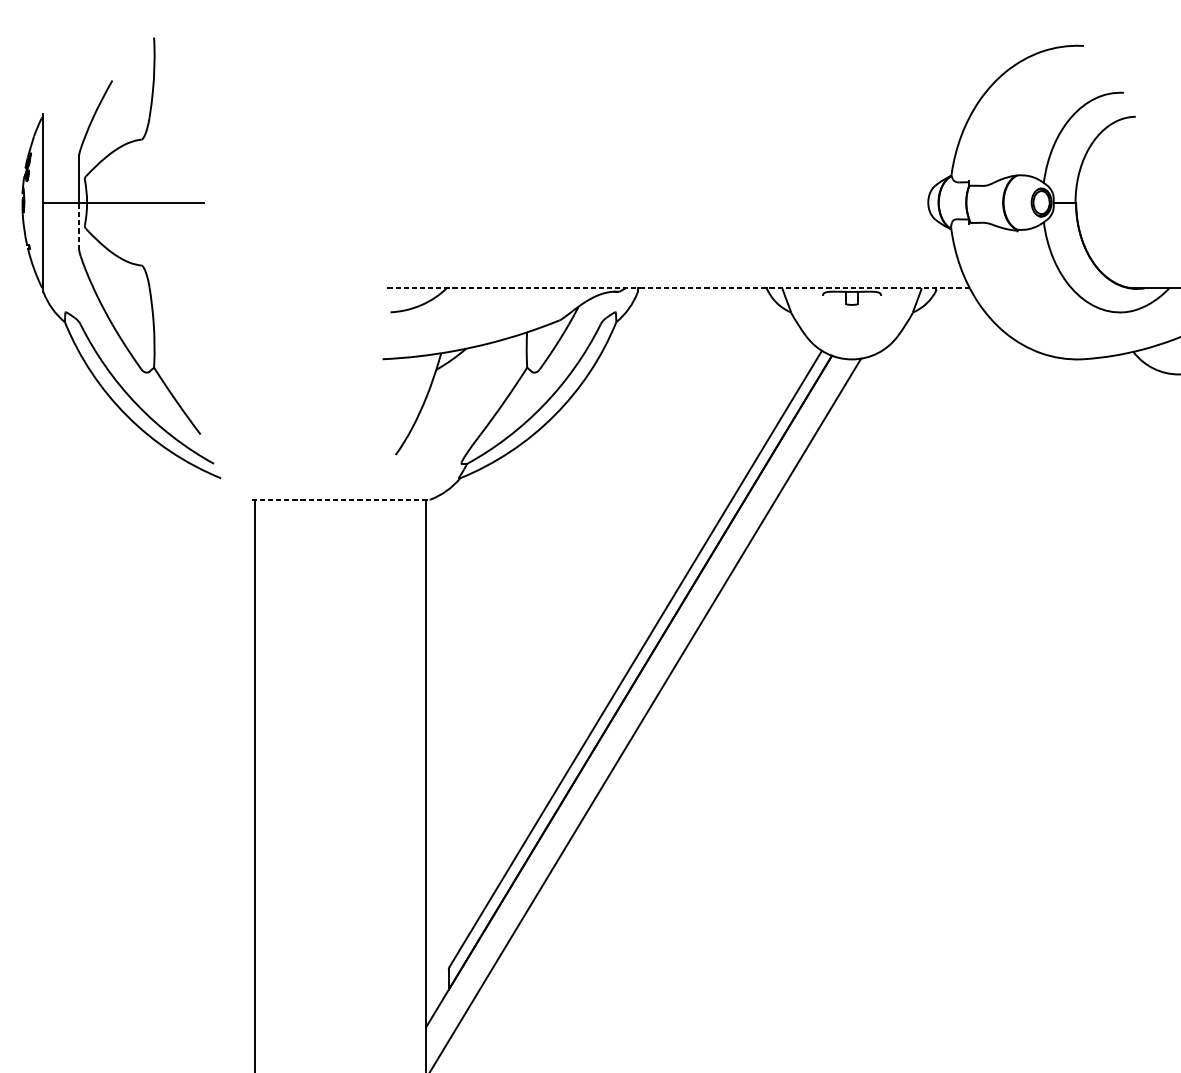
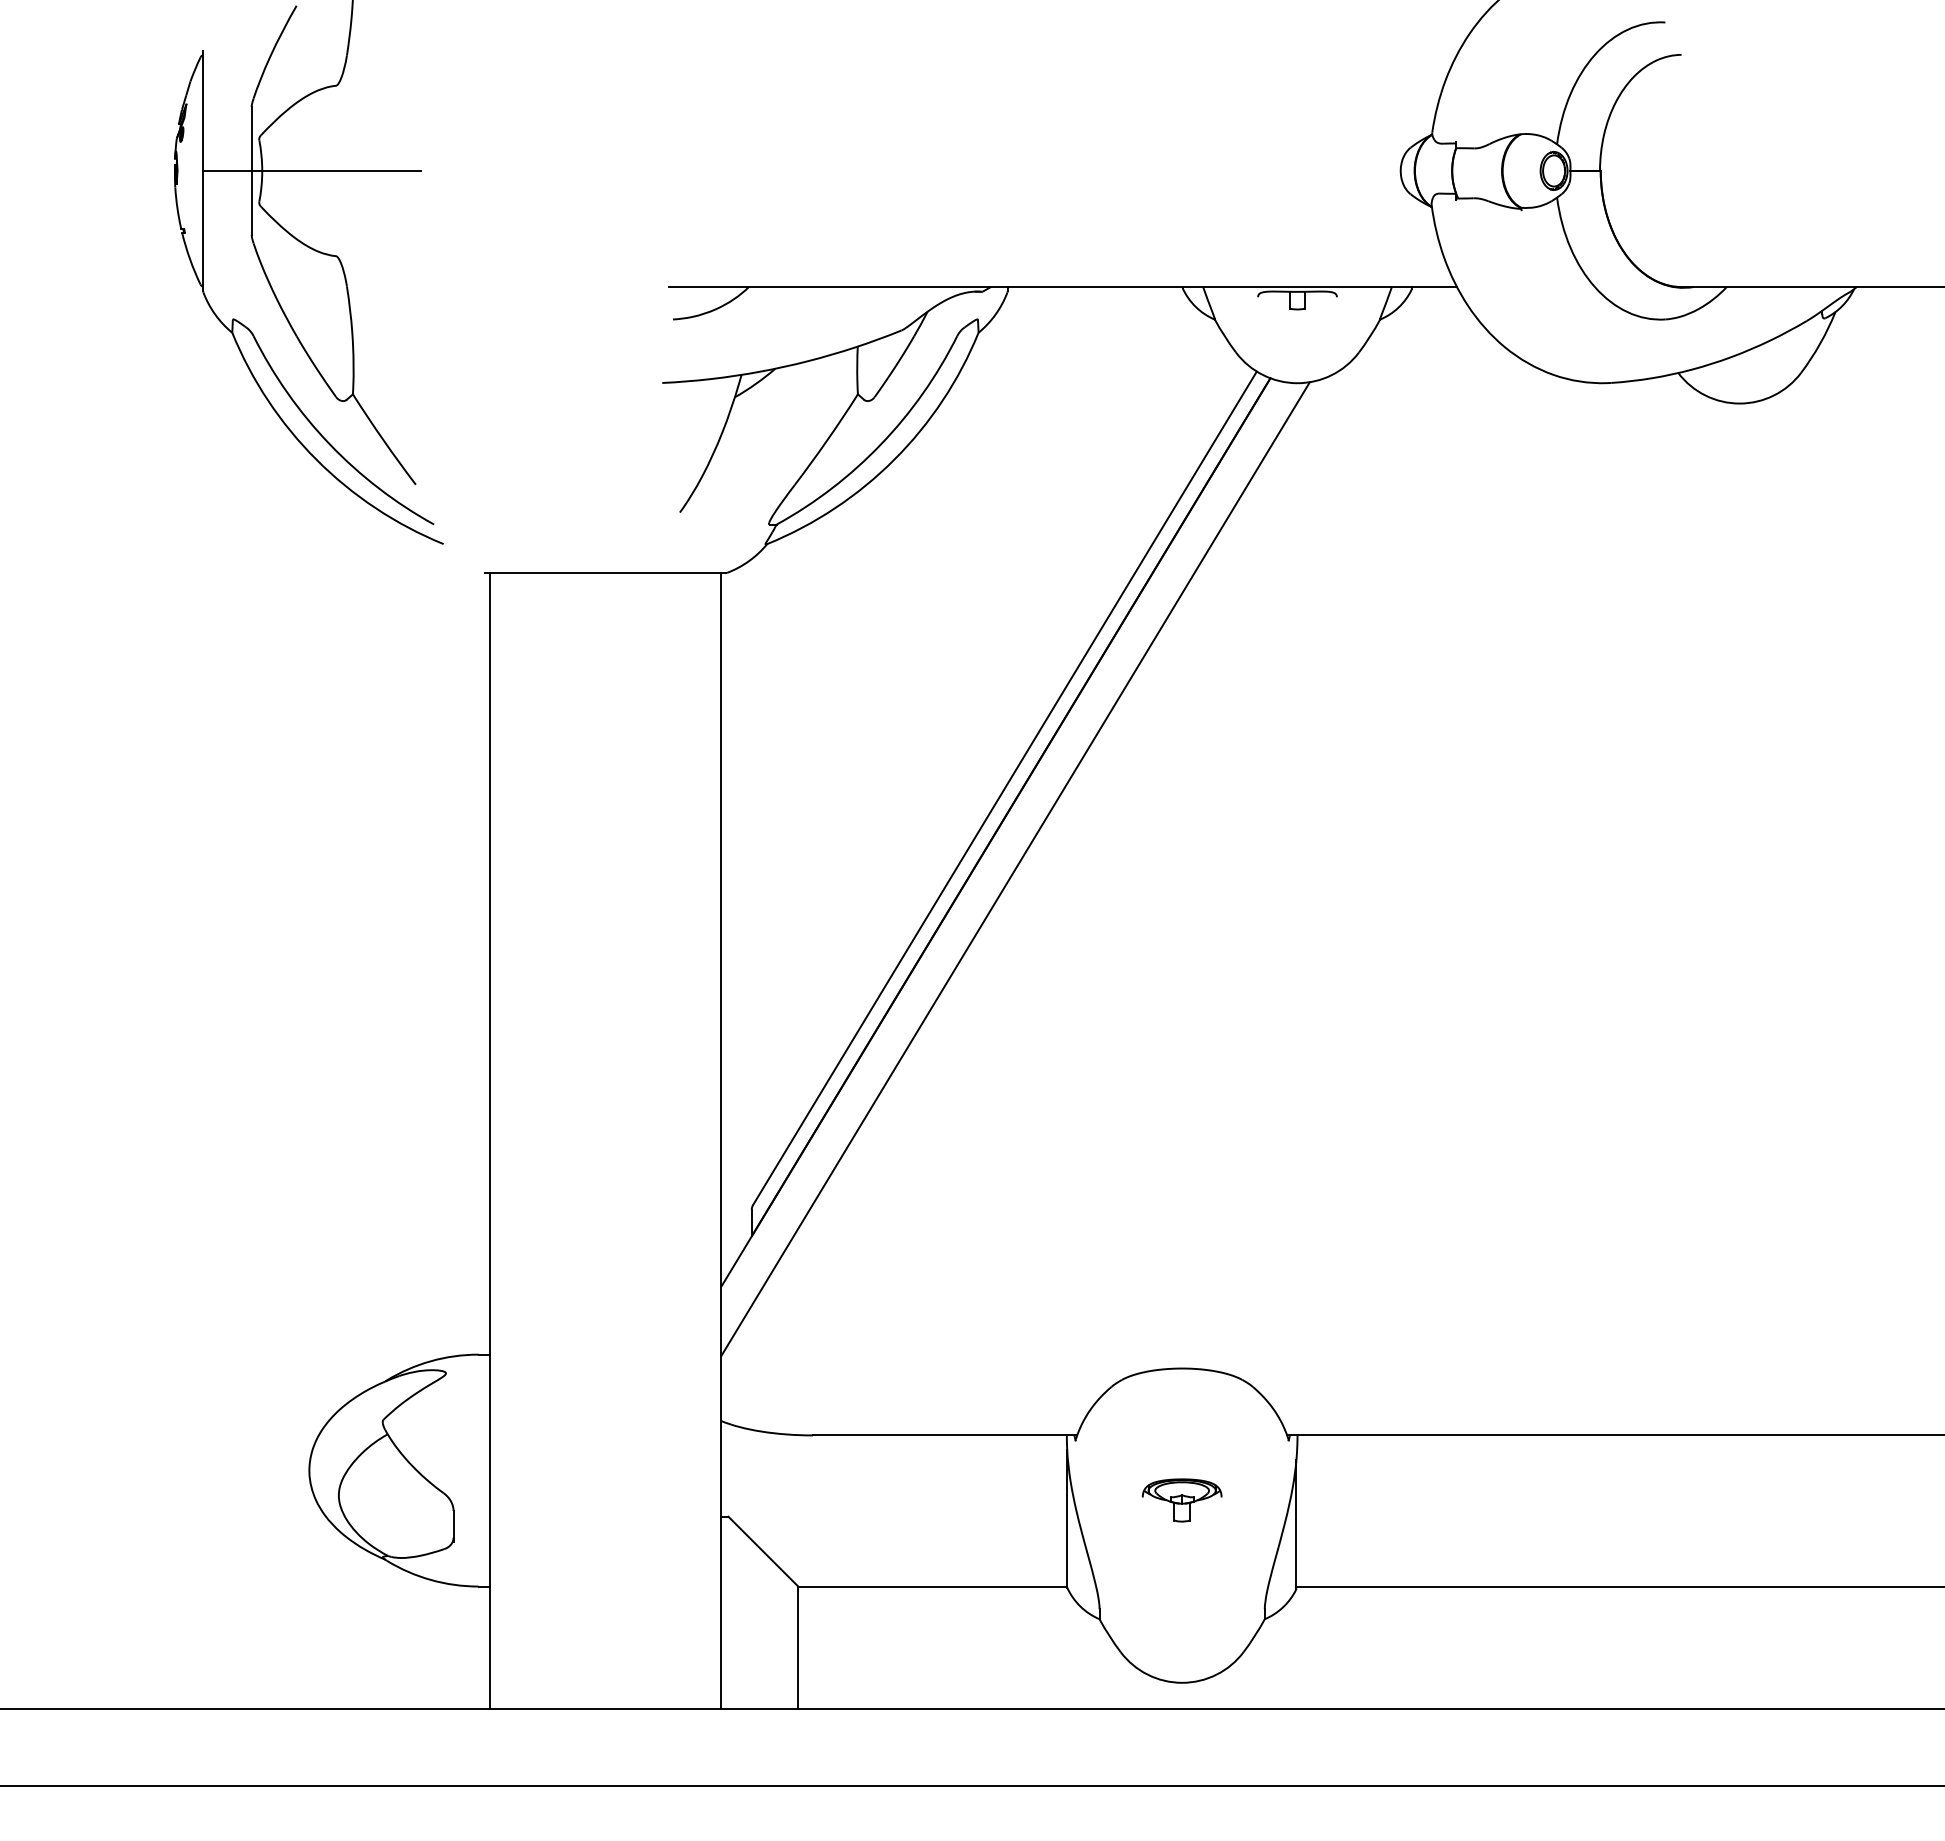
line: (79, 225) -> (251, 202), dashed -> solid
line: (679, 287) -> (1063, 286), dashed -> solid
line: (340, 500) -> (605, 573), dashed -> solid

